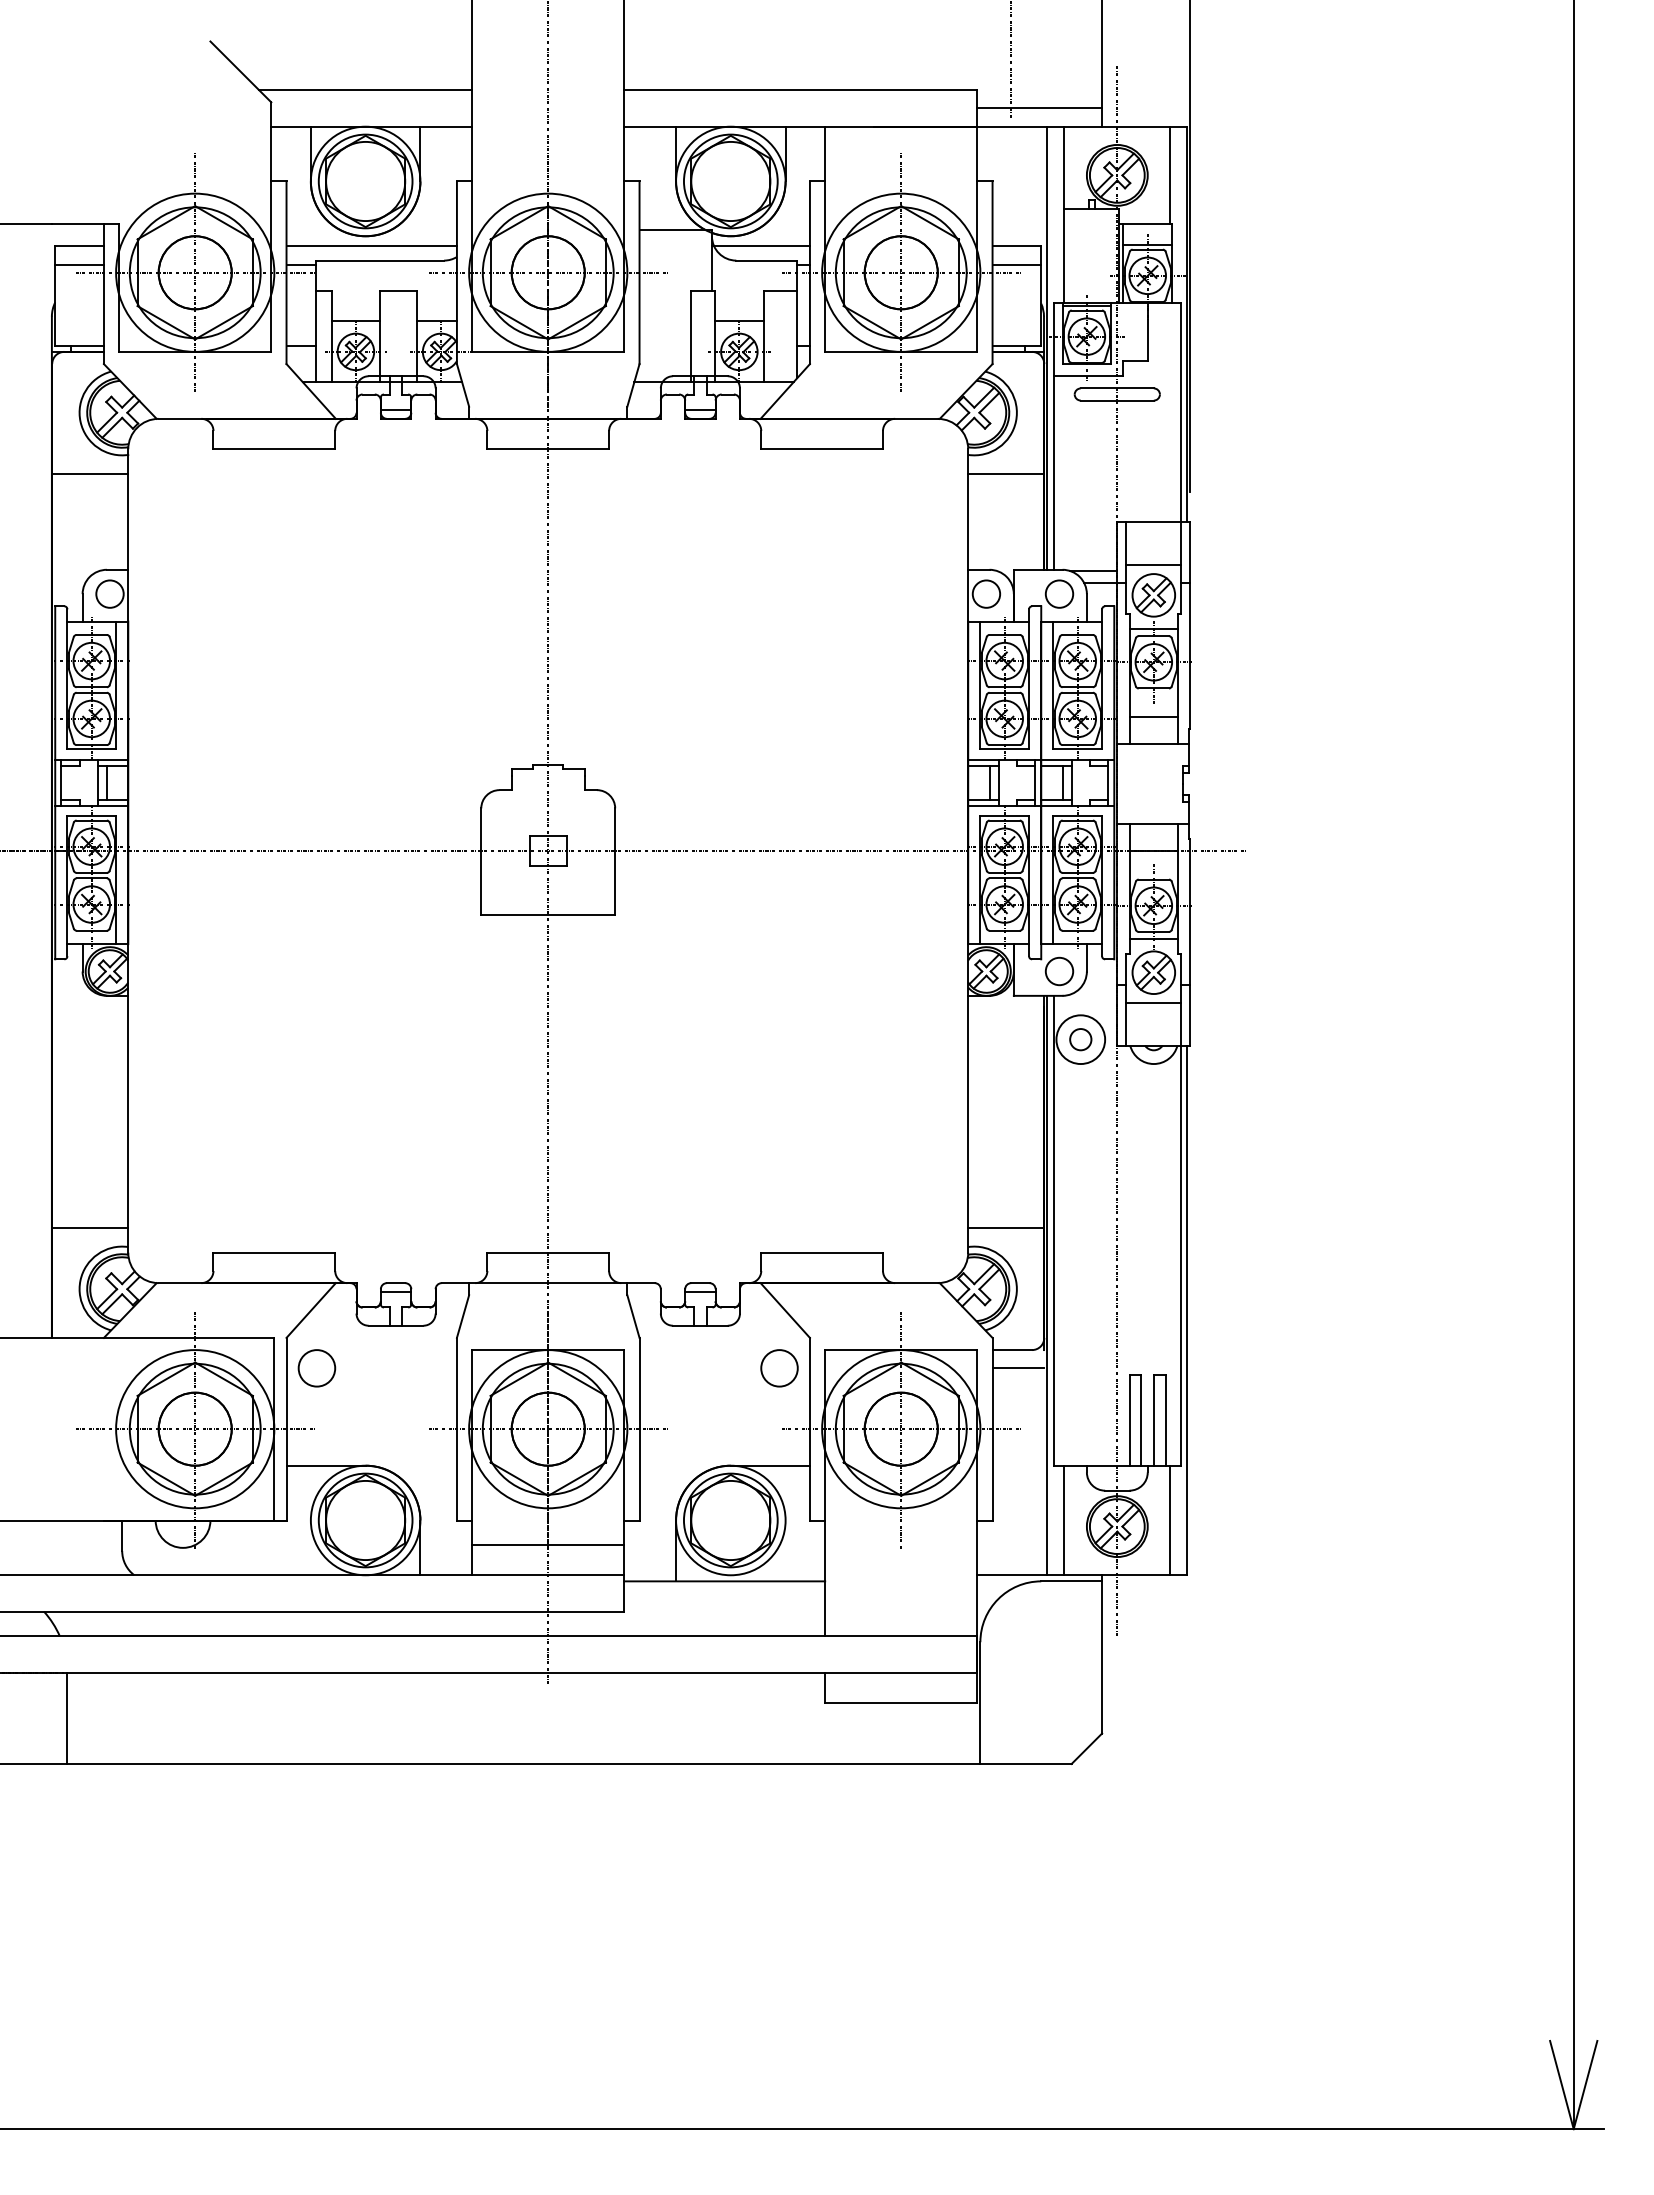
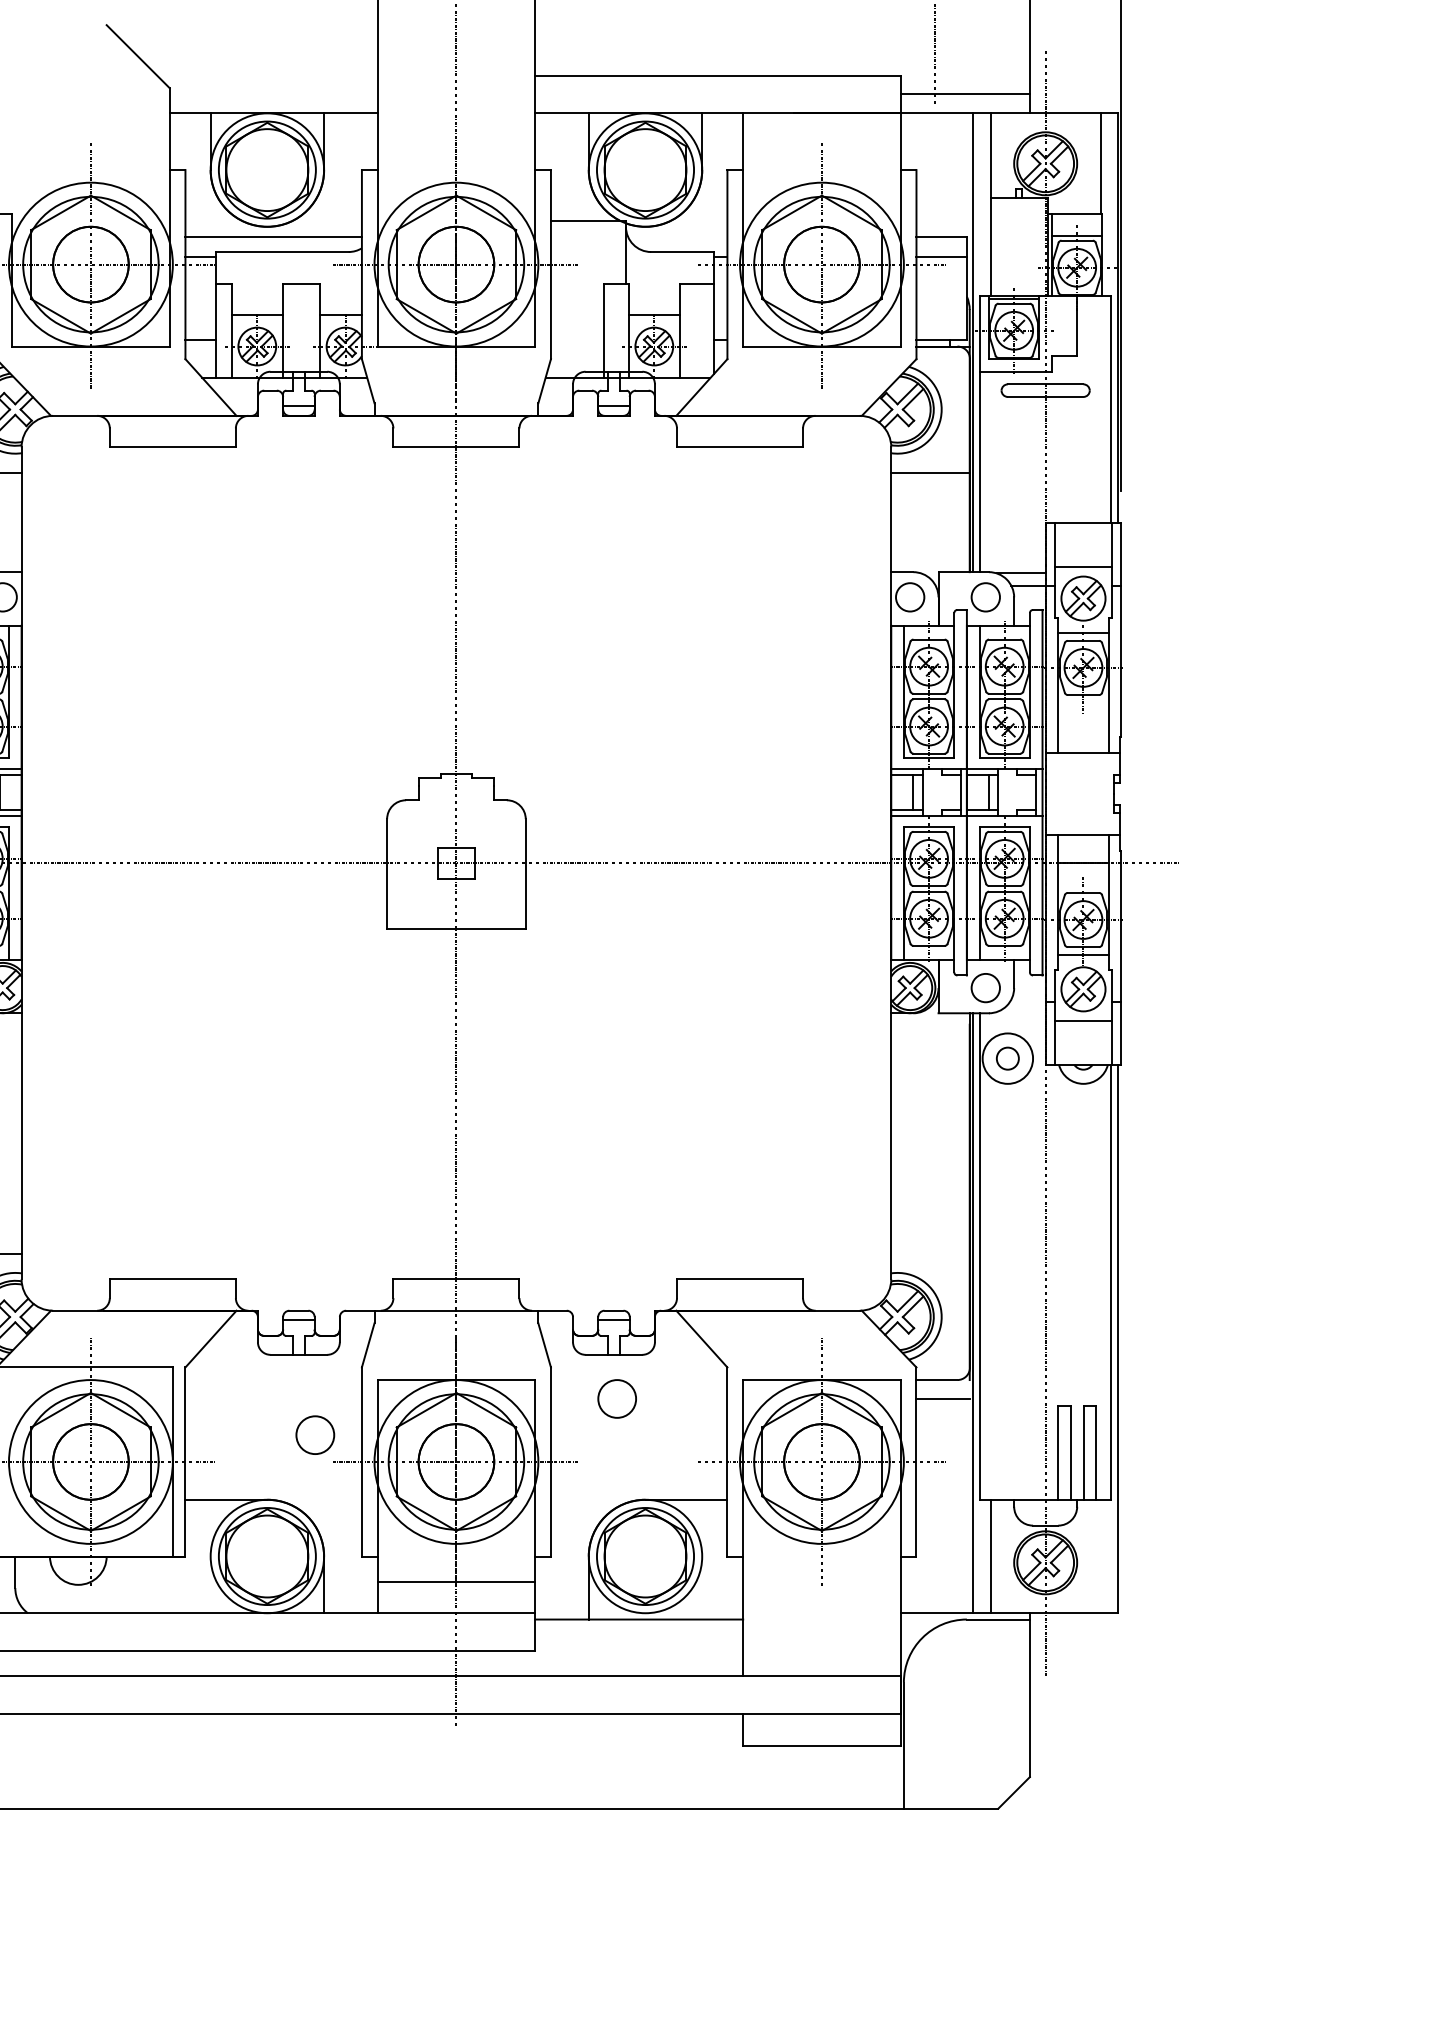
line: (365, 90) -> (267, 75), removed
line: (760, 246) -> (676, 237), removed
line: (1153, 717) -> (1083, 725), removed
line: (1005, 1228) -> (929, 1254), removed
circle: (316, 1368) -> (314, 1435), moved
circle: (779, 1368) -> (617, 1399), moved
line: (1170, 1520) -> (1100, 1556), removed

